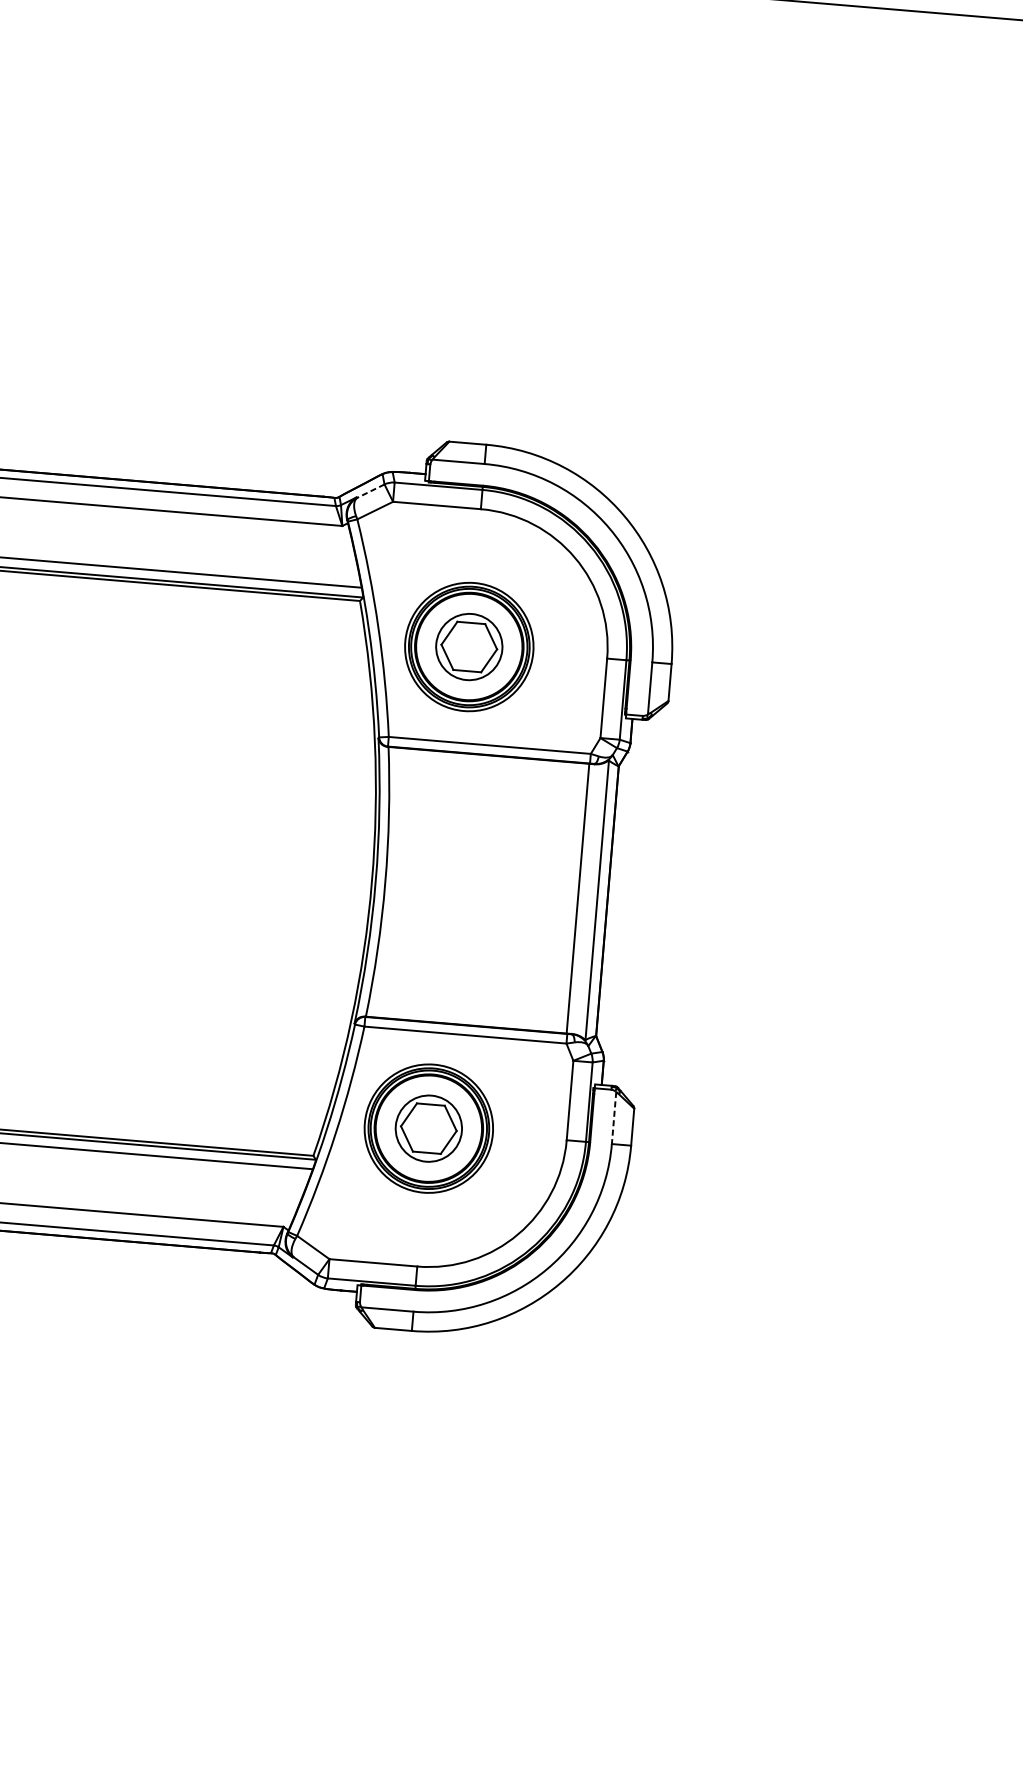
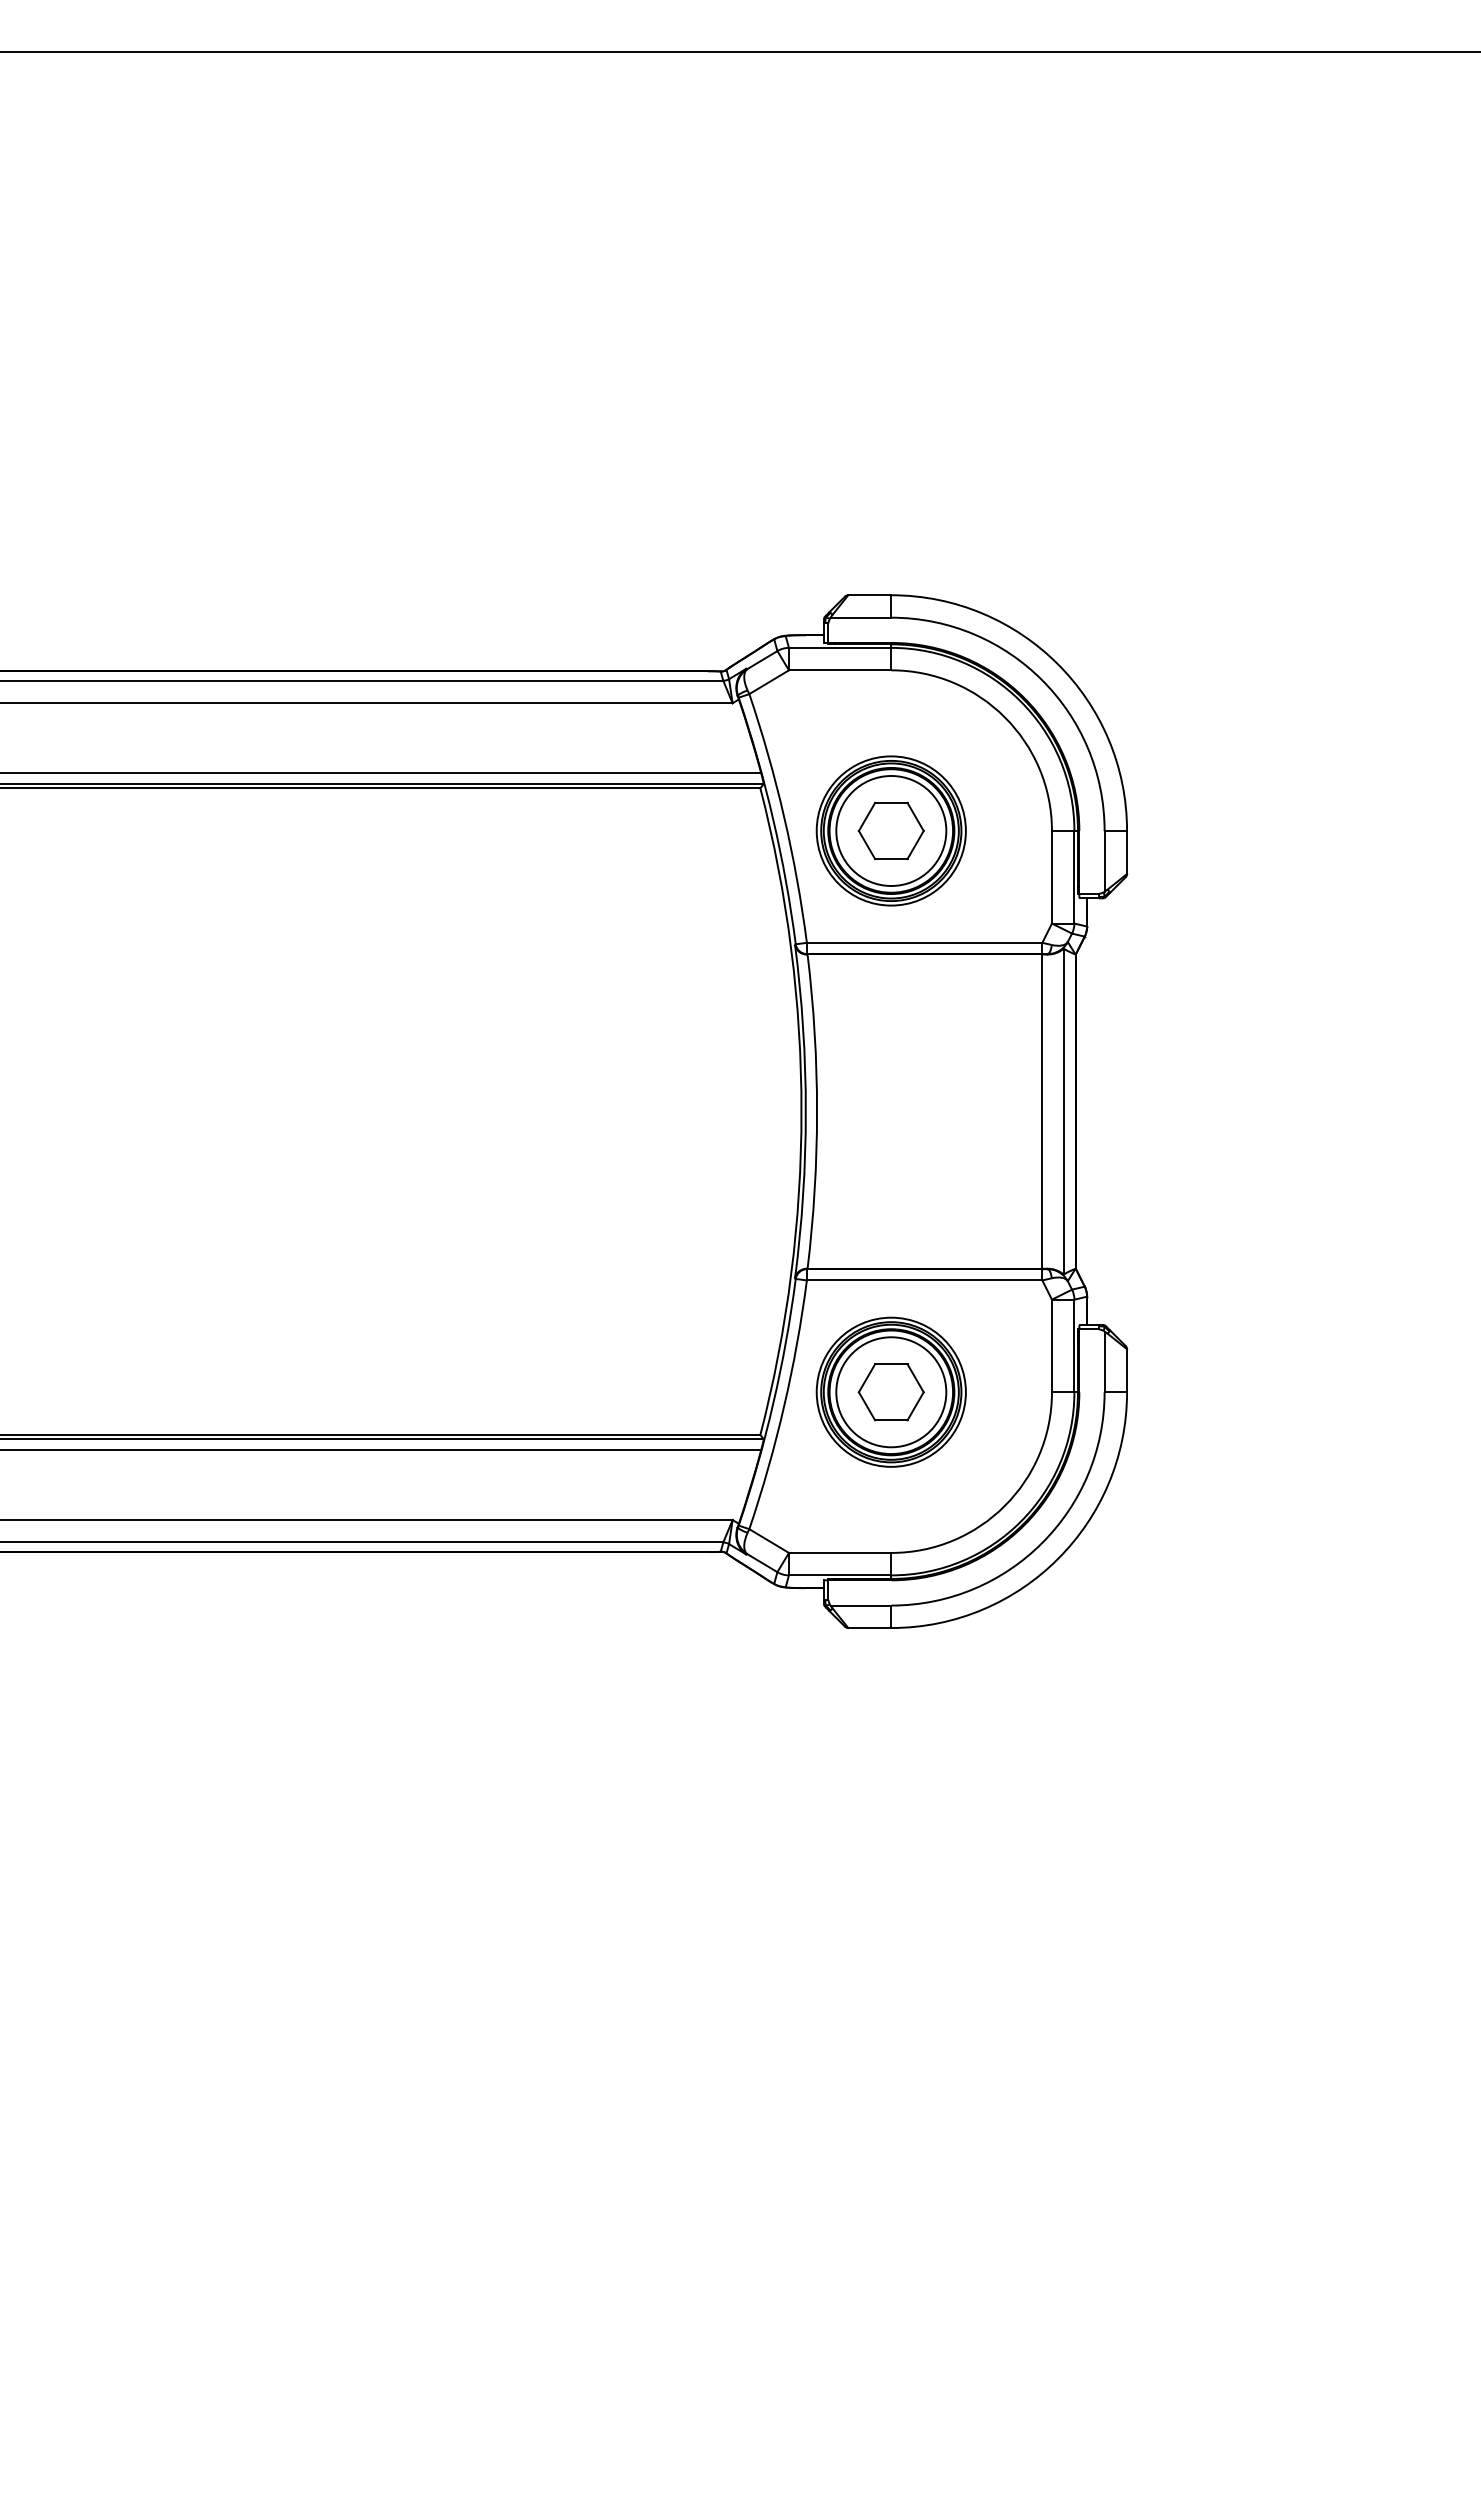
line: (371, 491) -> (762, 660), dashed -> solid
circle: (469, 646) -> (891, 830), size x1.43
line: (613, 1118) -> (1104, 1362), dashed -> solid
circle: (429, 1128) -> (891, 1392), size x1.43

